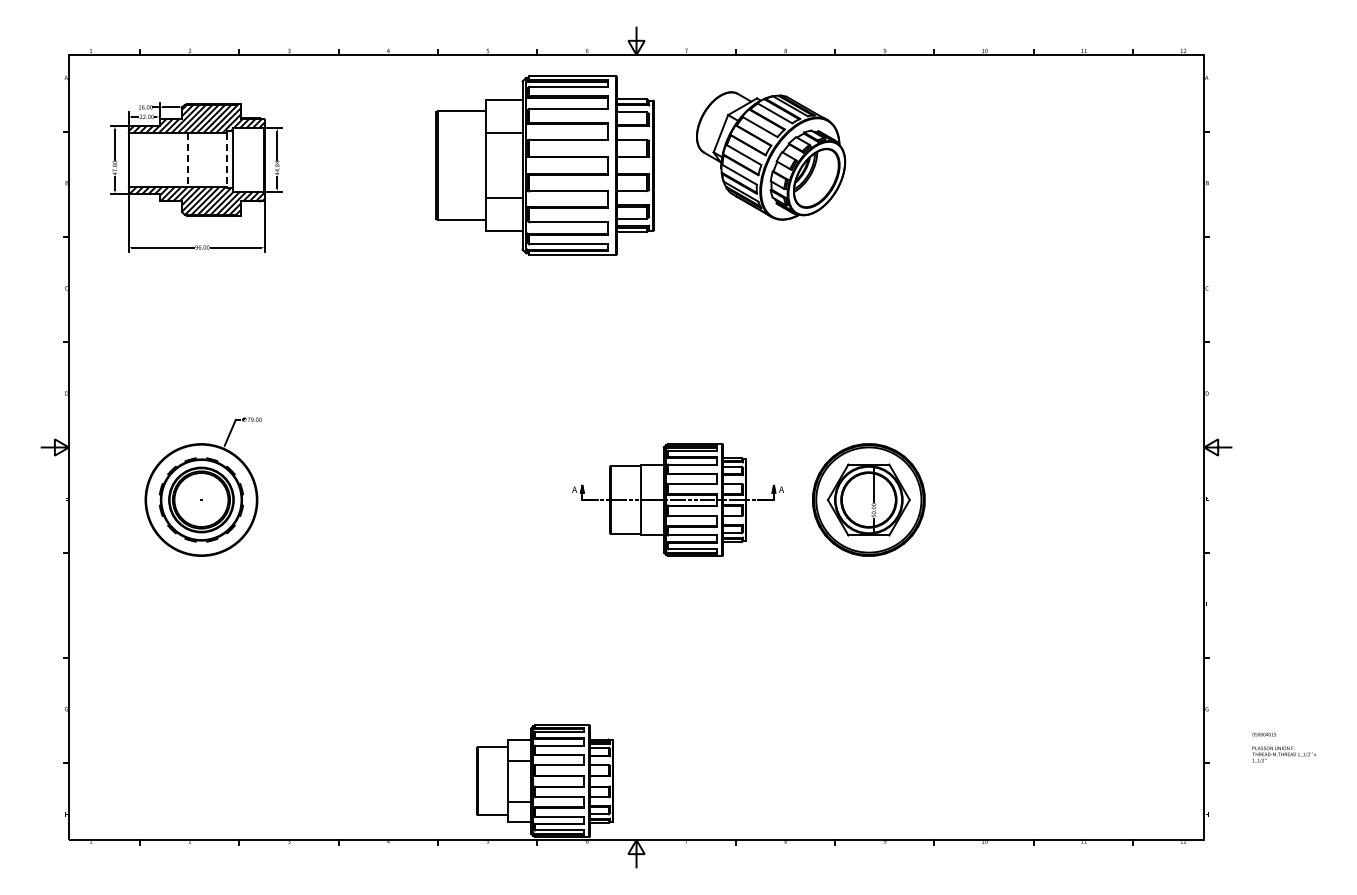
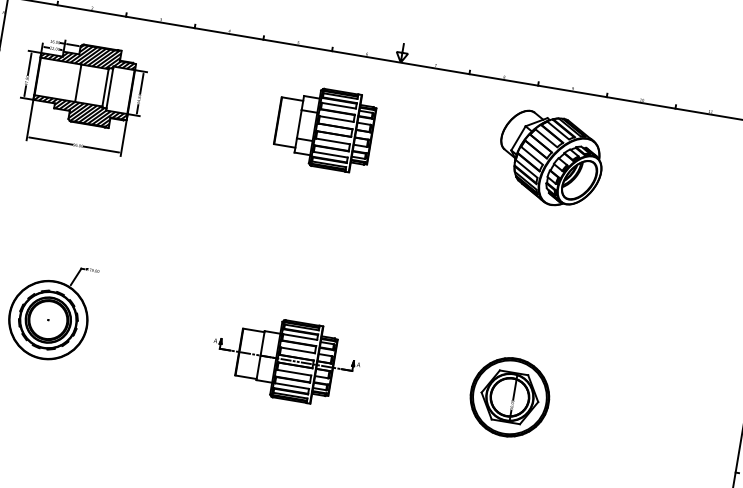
part: (771, 155) -> (550, 159), moved
line: (187, 160) -> (78, 83), dashed -> solid
line: (227, 160) -> (105, 88), dashed -> solid
part: (544, 165) -> (324, 128), size x0.62
part: (677, 499) -> (285, 359), moved

